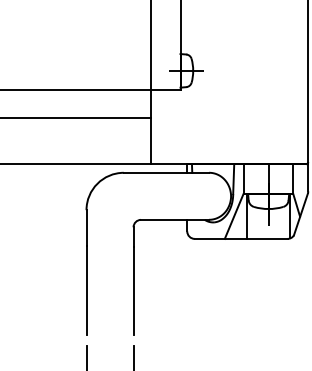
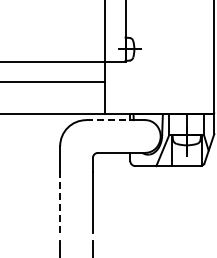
line: (156, 173) -> (108, 120), solid -> dashed
line: (86, 289) -> (60, 201), solid -> dashed

